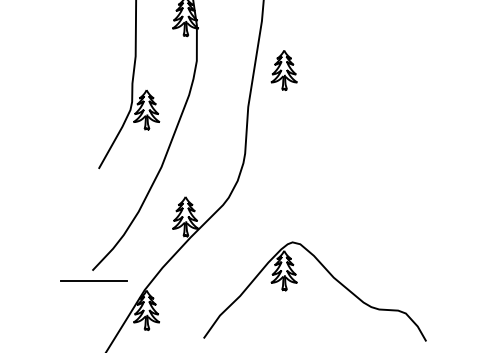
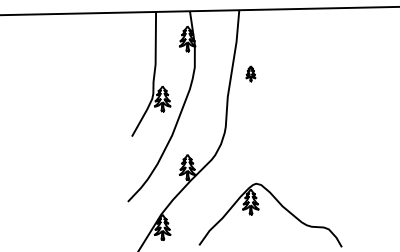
part: (283, 70) -> (250, 73), size x0.6
line: (93, 280) -> (128, 208), removed

